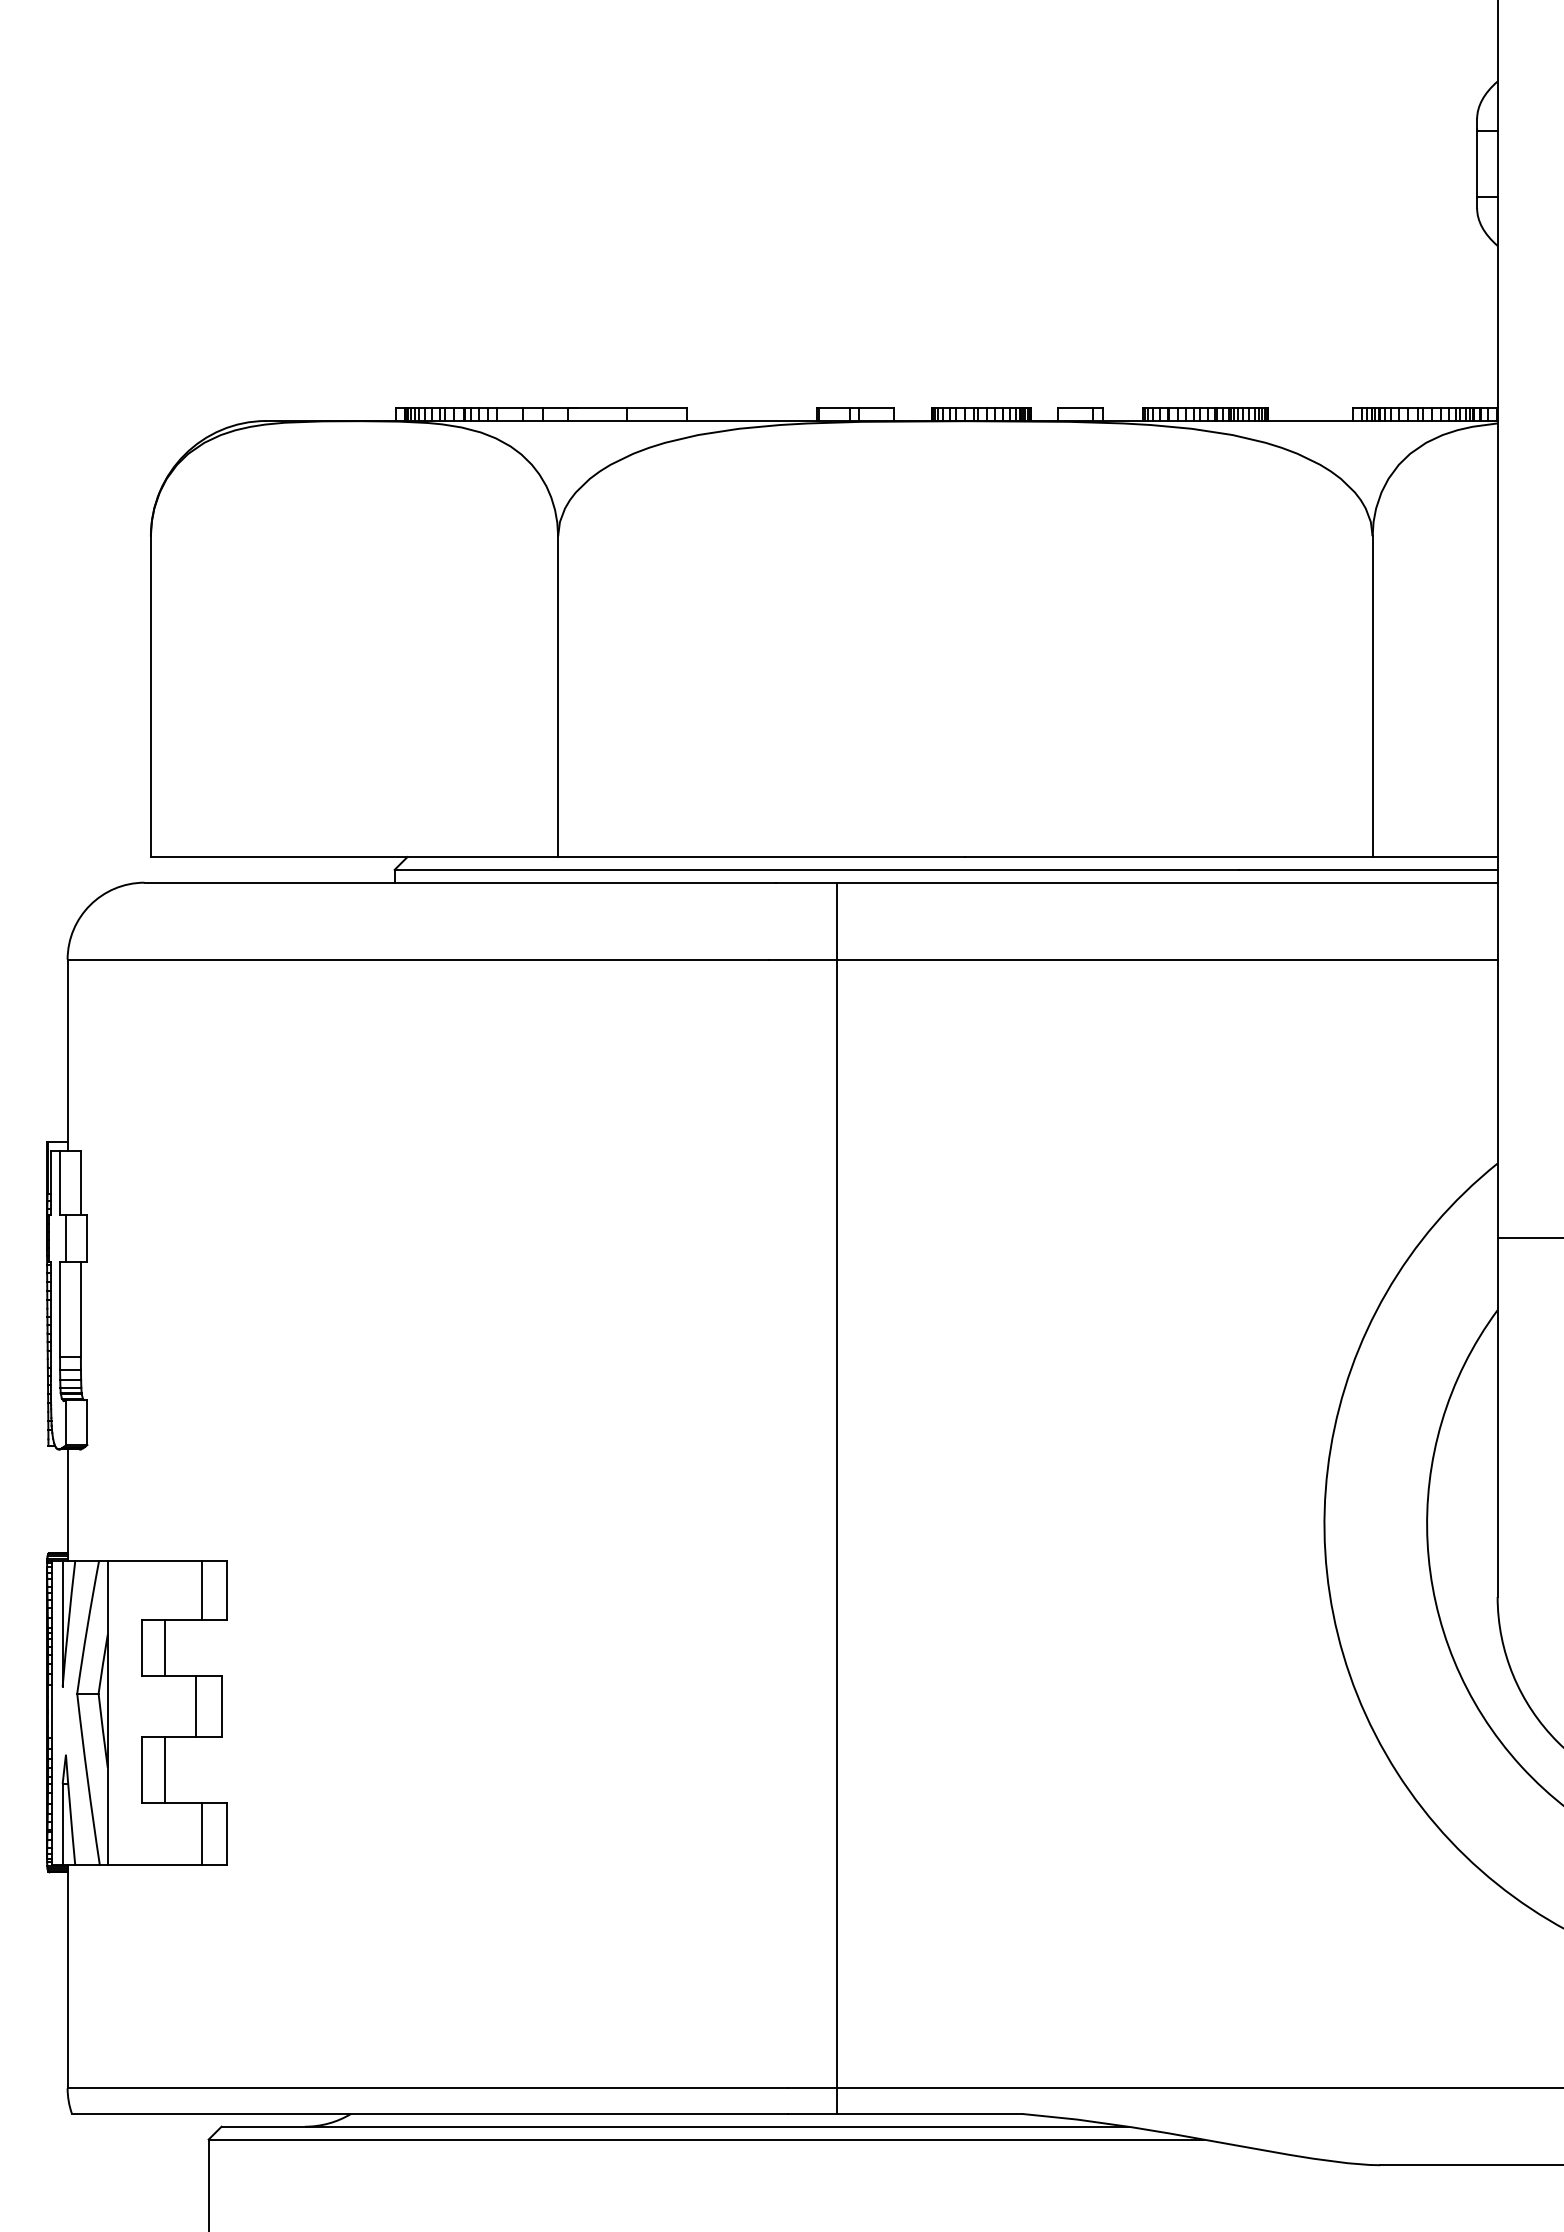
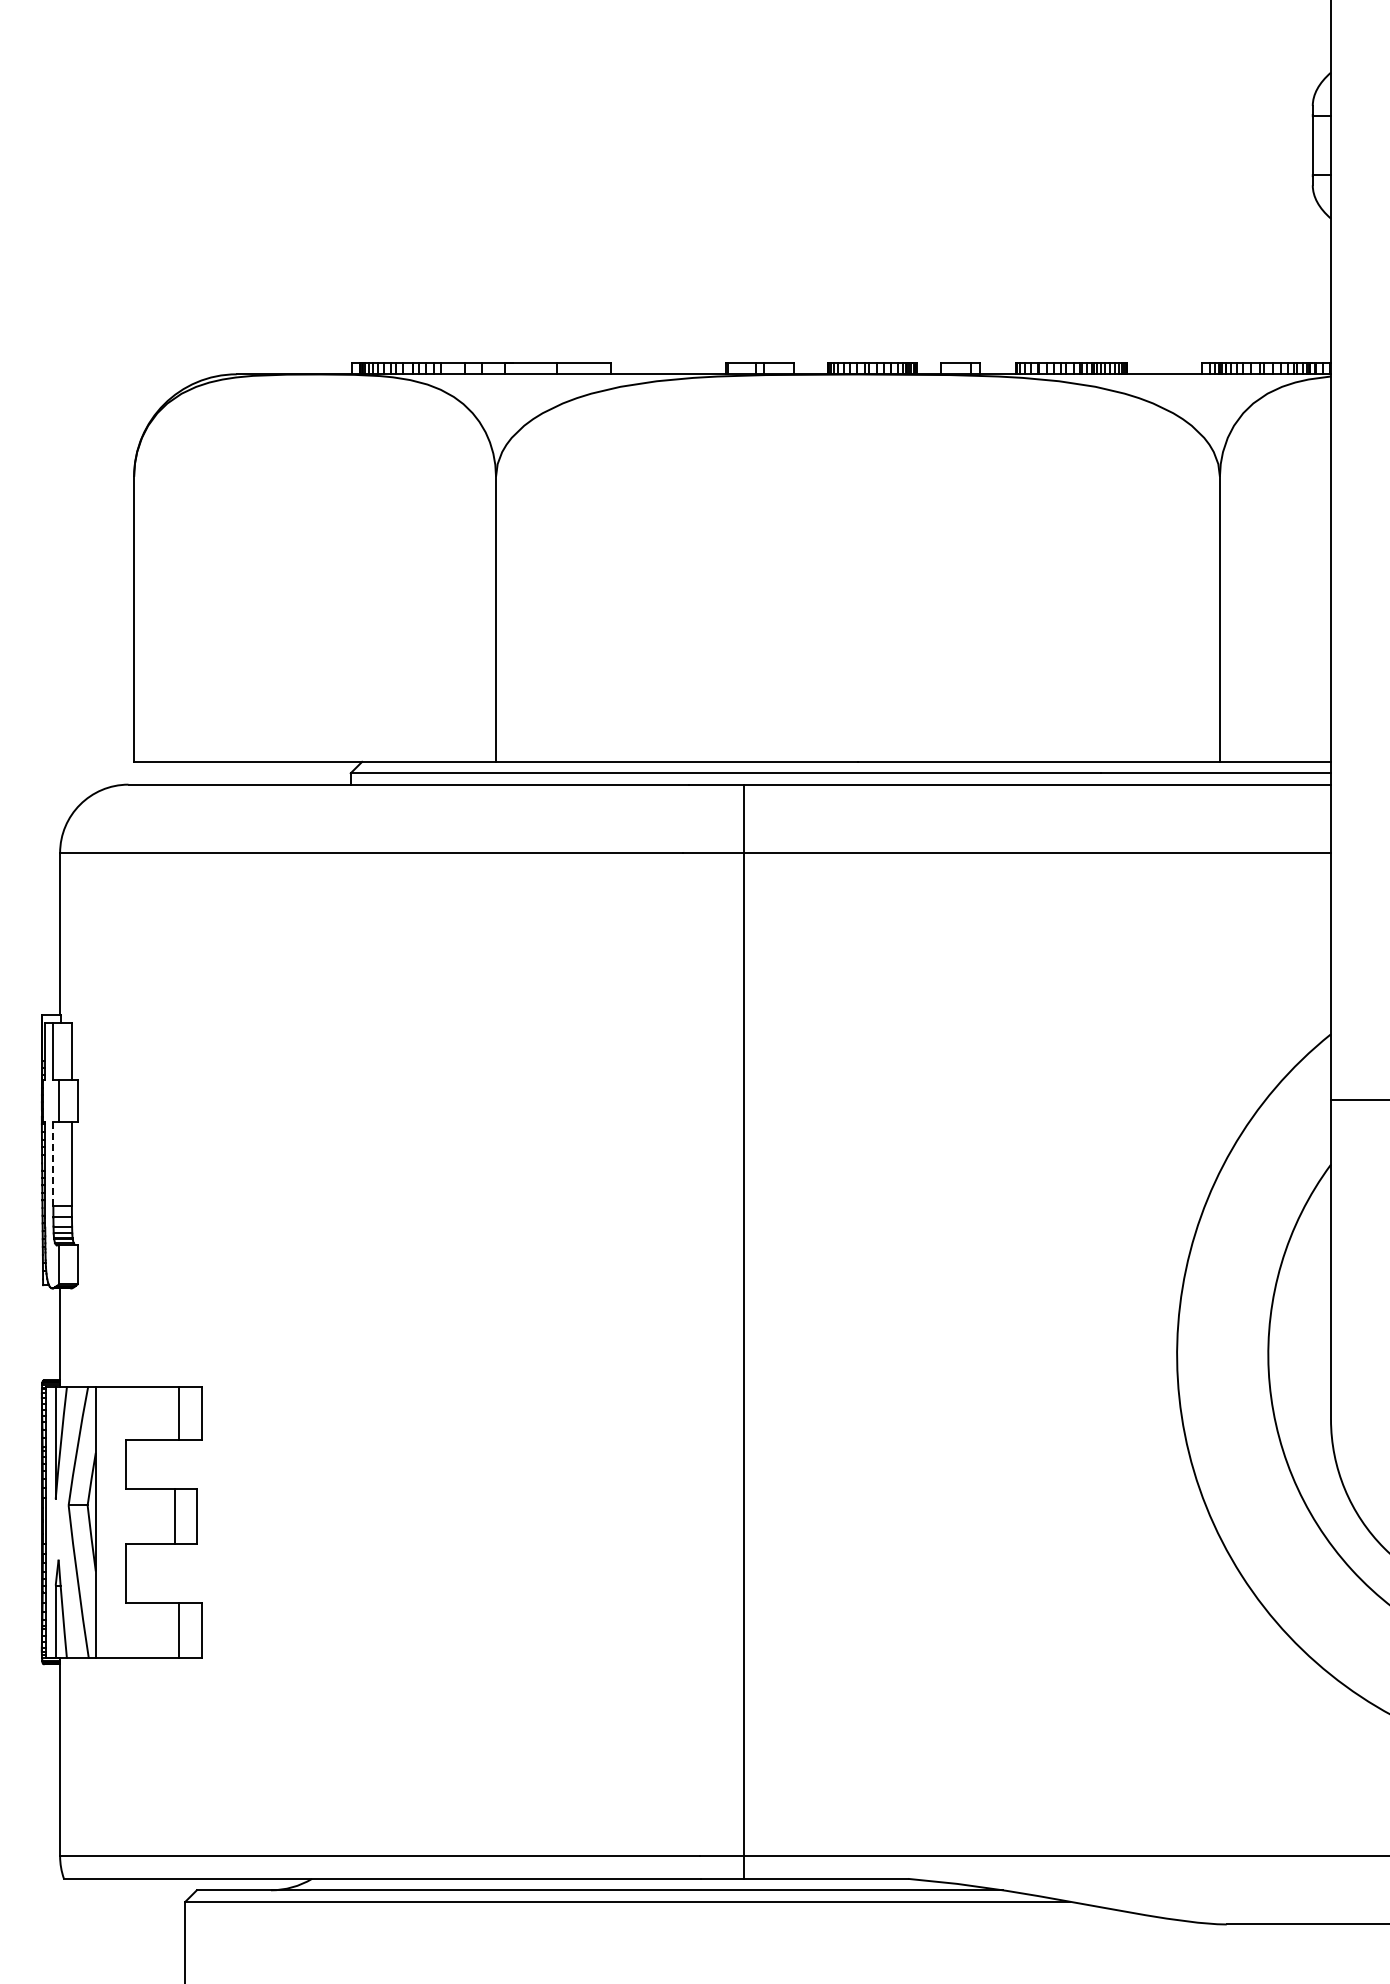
line: (60, 1310) -> (53, 1164), solid -> dashed
line: (164, 1647) -> (146, 1464), removed
line: (164, 1769) -> (146, 1572), removed

